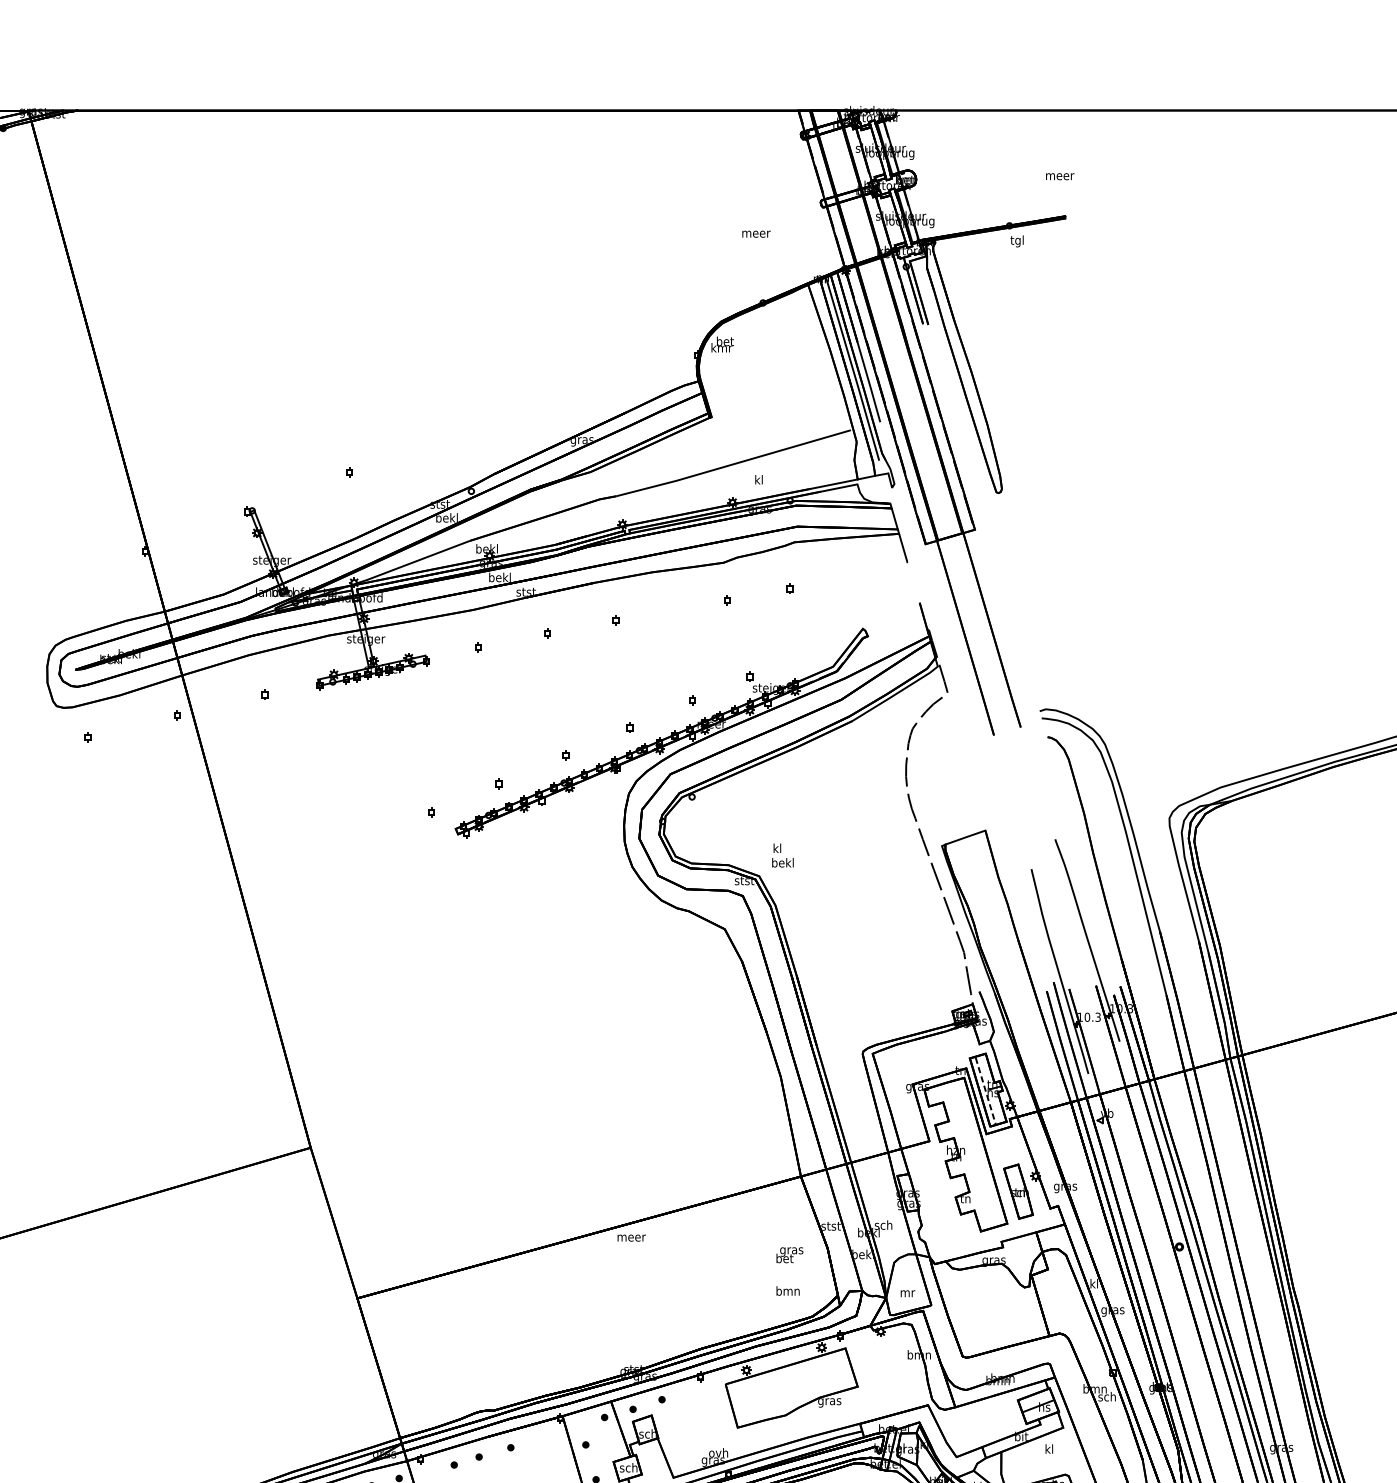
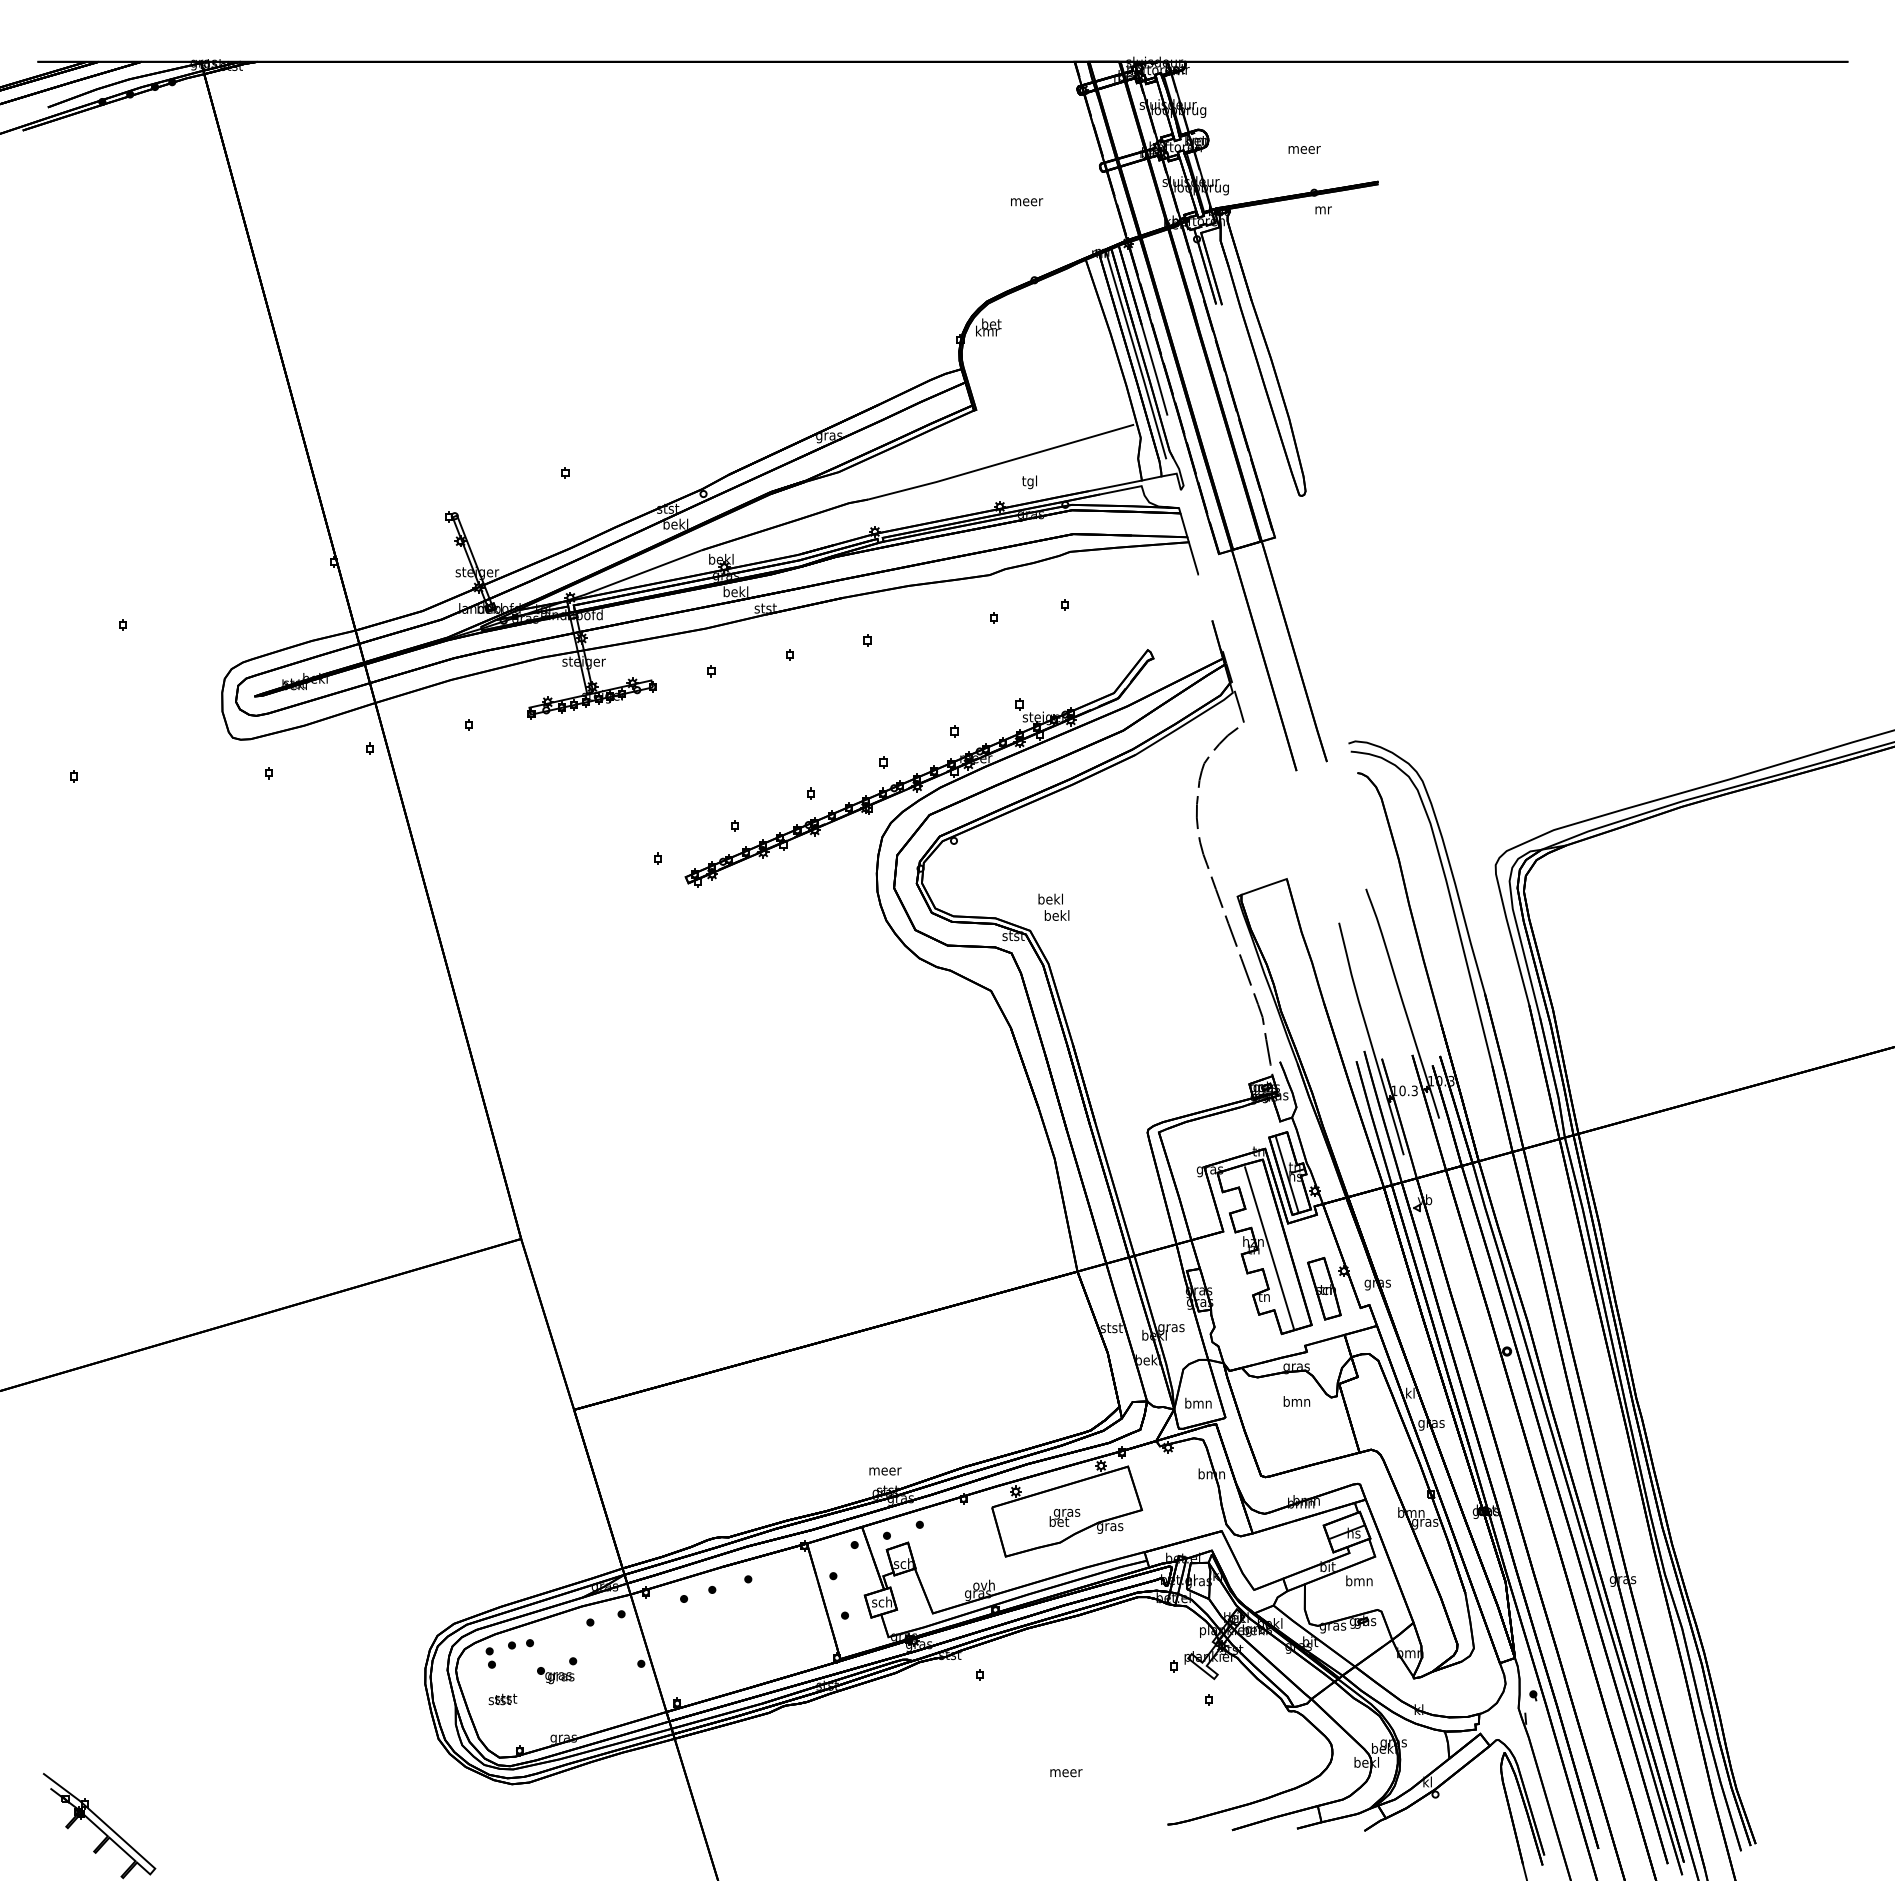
text: (1060, 176) -> (1304, 149), moved
text: (1017, 241) -> (1323, 210), tgl -> mr
text: (758, 481) -> (1029, 482), kl -> tgl
text: (777, 847) -> (1050, 898), kl -> bekl
line: (986, 1090) -> (1287, 1174), dashed -> solid
line: (970, 1156) -> (1269, 1248), added
text: (883, 1225) -> (1171, 1327), sch -> gras
text: (631, 1238) -> (885, 1471), moved
text: (789, 1254) -> (1064, 1517), moved
text: (787, 1291) -> (1296, 1401), moved
text: (907, 1291) -> (1198, 1402), mr -> bmn
text: (1107, 1397) -> (1425, 1522), sch -> gras
text: (1049, 1448) -> (1359, 1580), kl -> bmn

